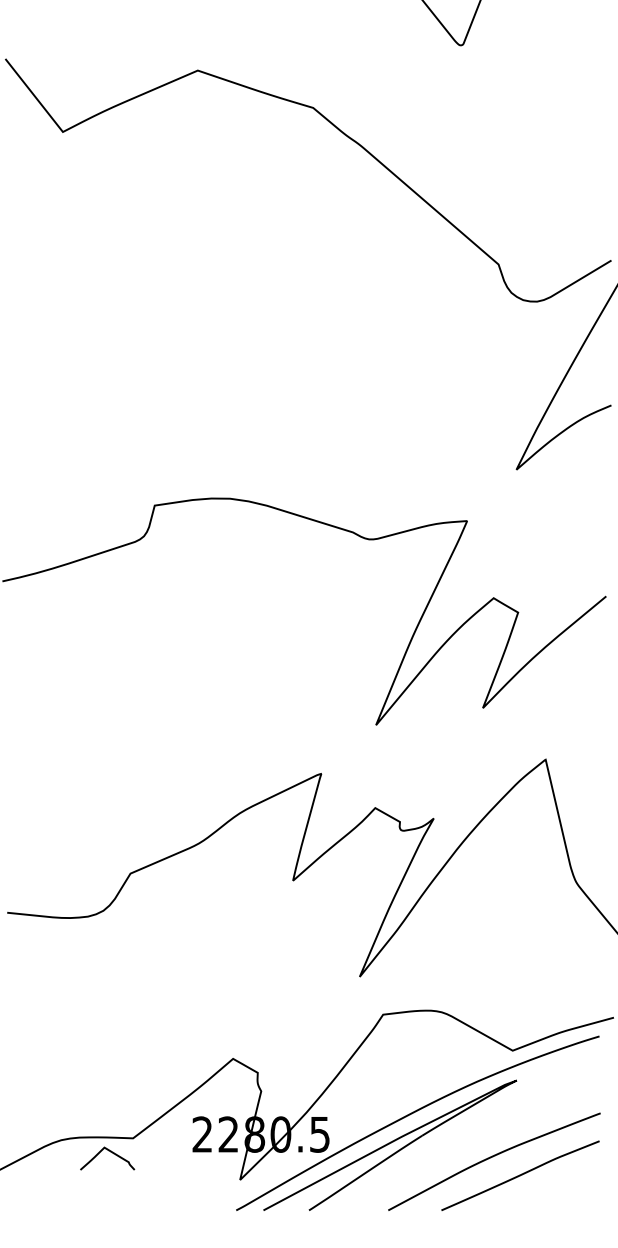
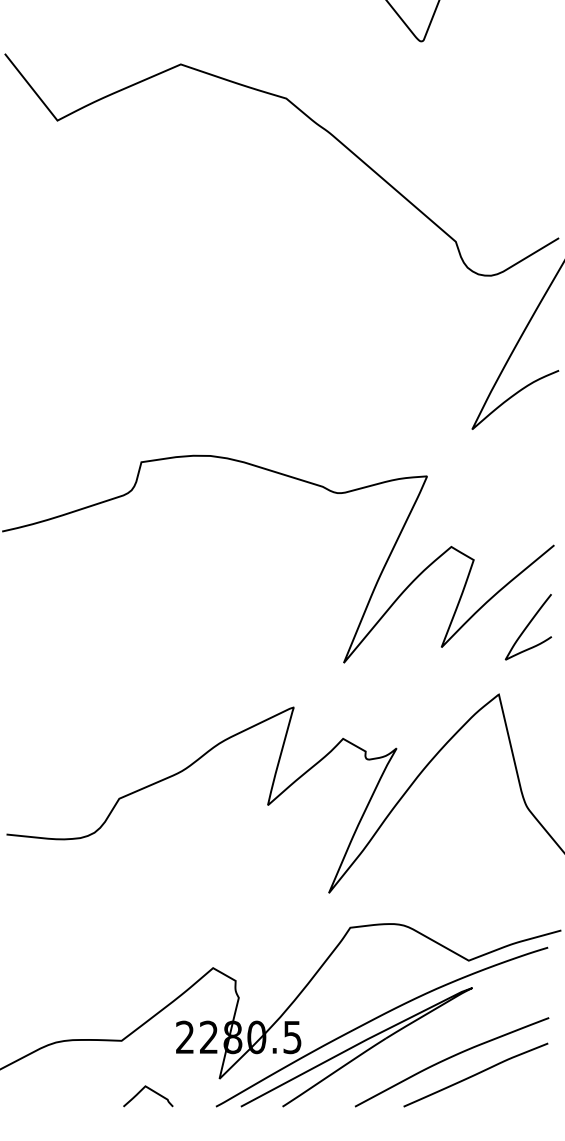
curve: (576, 686) -> (527, 627), added
curve: (109, 1152) -> (150, 1090), moved

